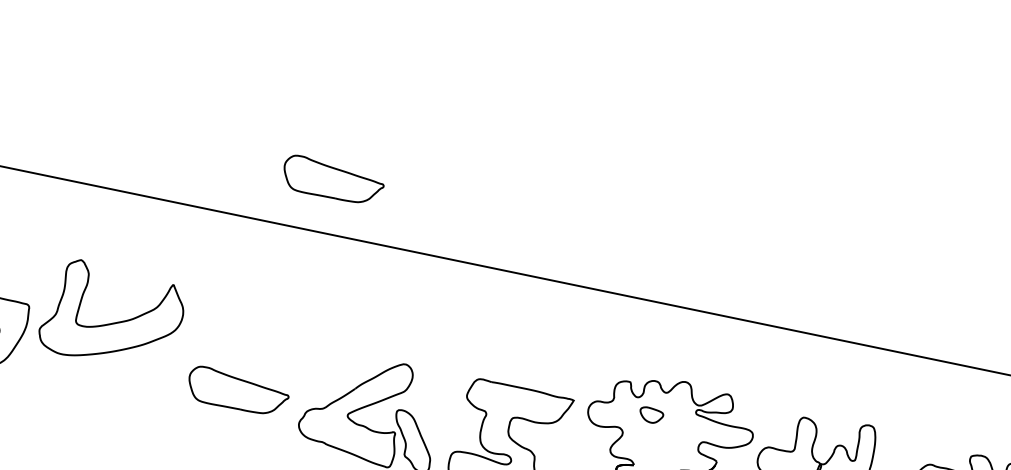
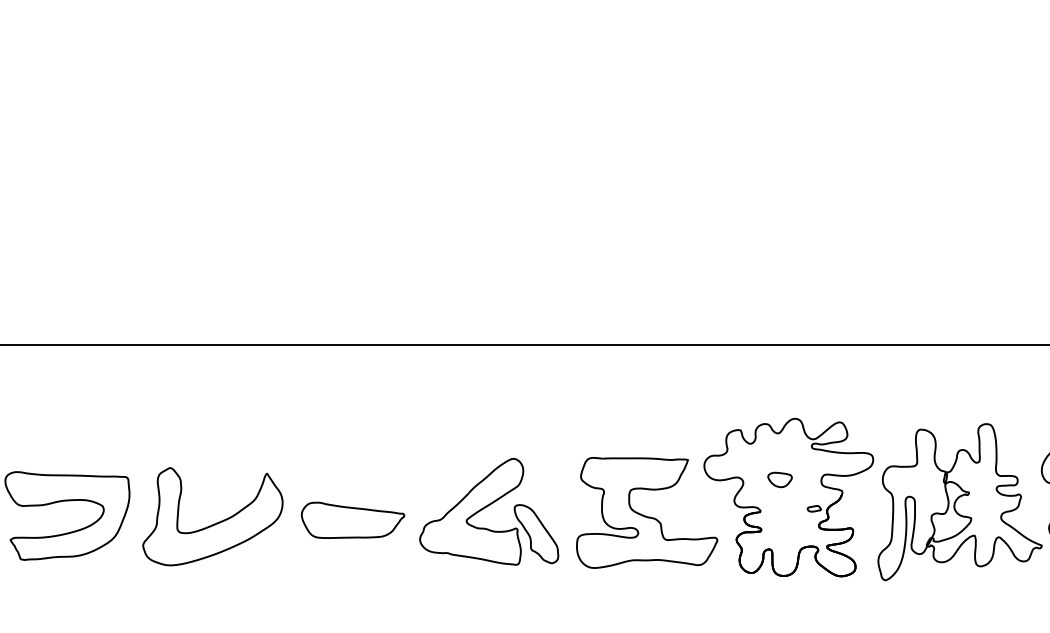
curve: (336, 170) -> (405, 280), removed
part: (115, 322) -> (216, 522), moved
part: (650, 414) -> (779, 479), moved

